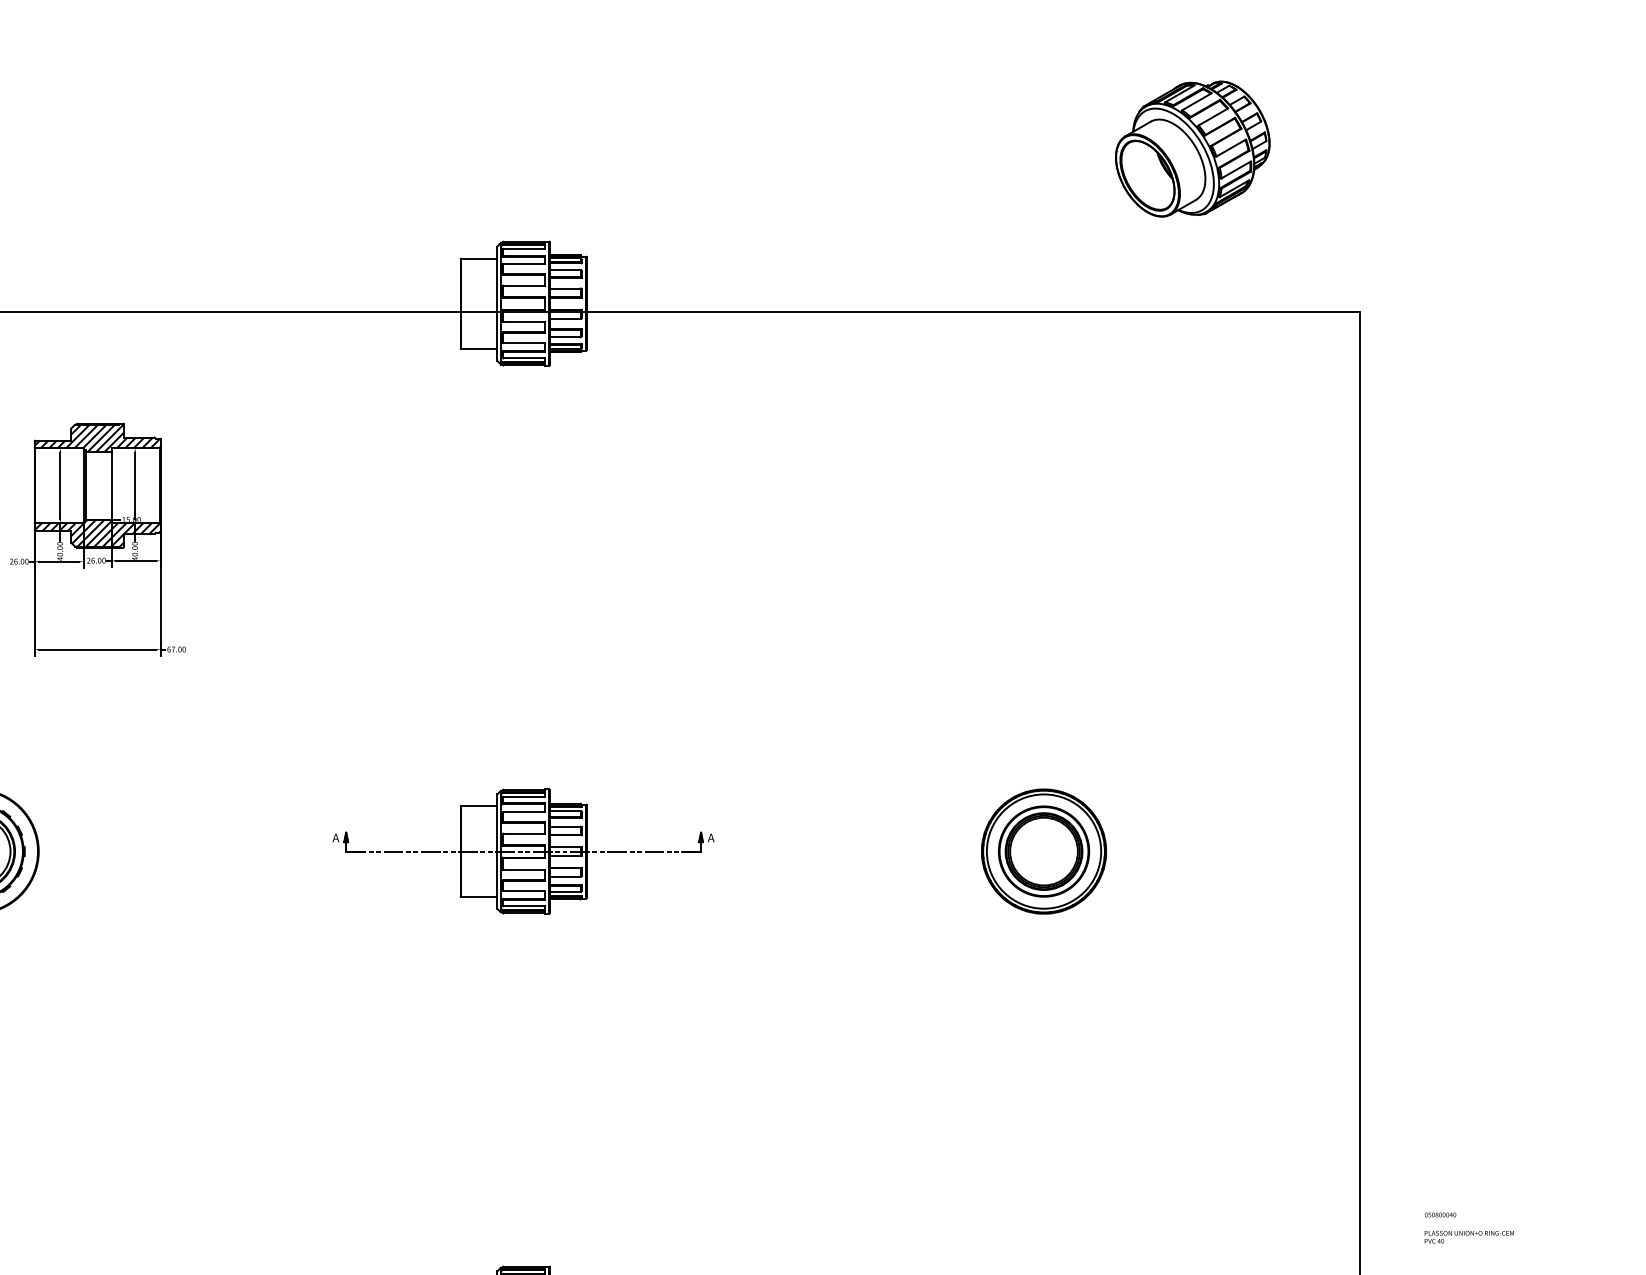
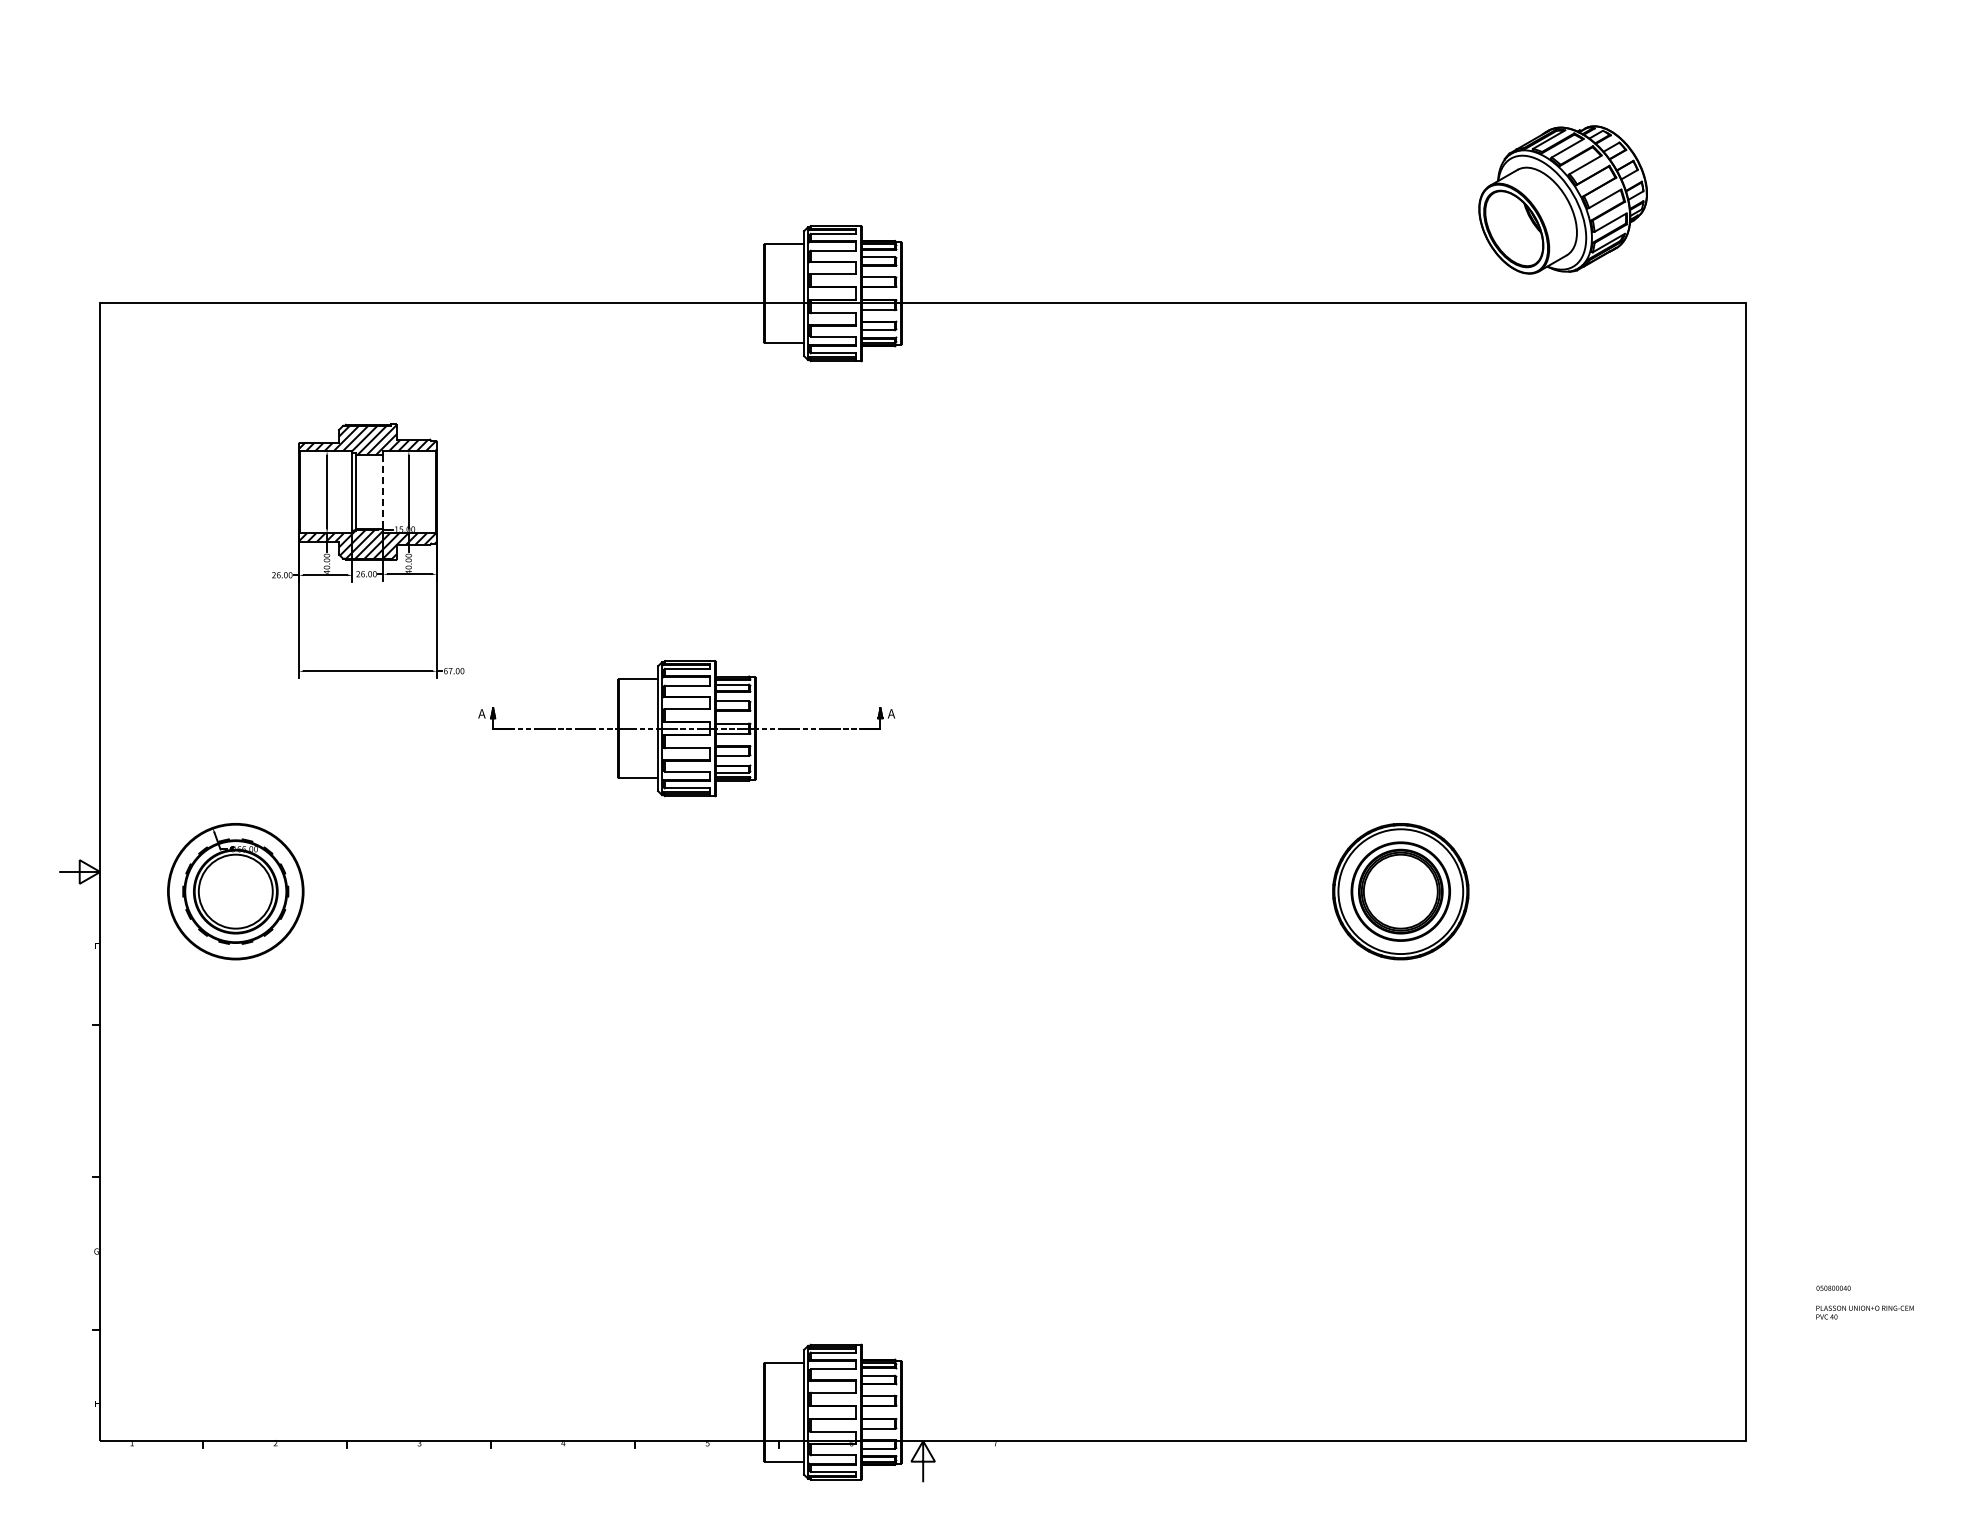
part: (1192, 148) -> (1562, 199), moved
line: (111, 485) -> (383, 492), solid -> dashed
part: (523, 851) -> (686, 728), moved

